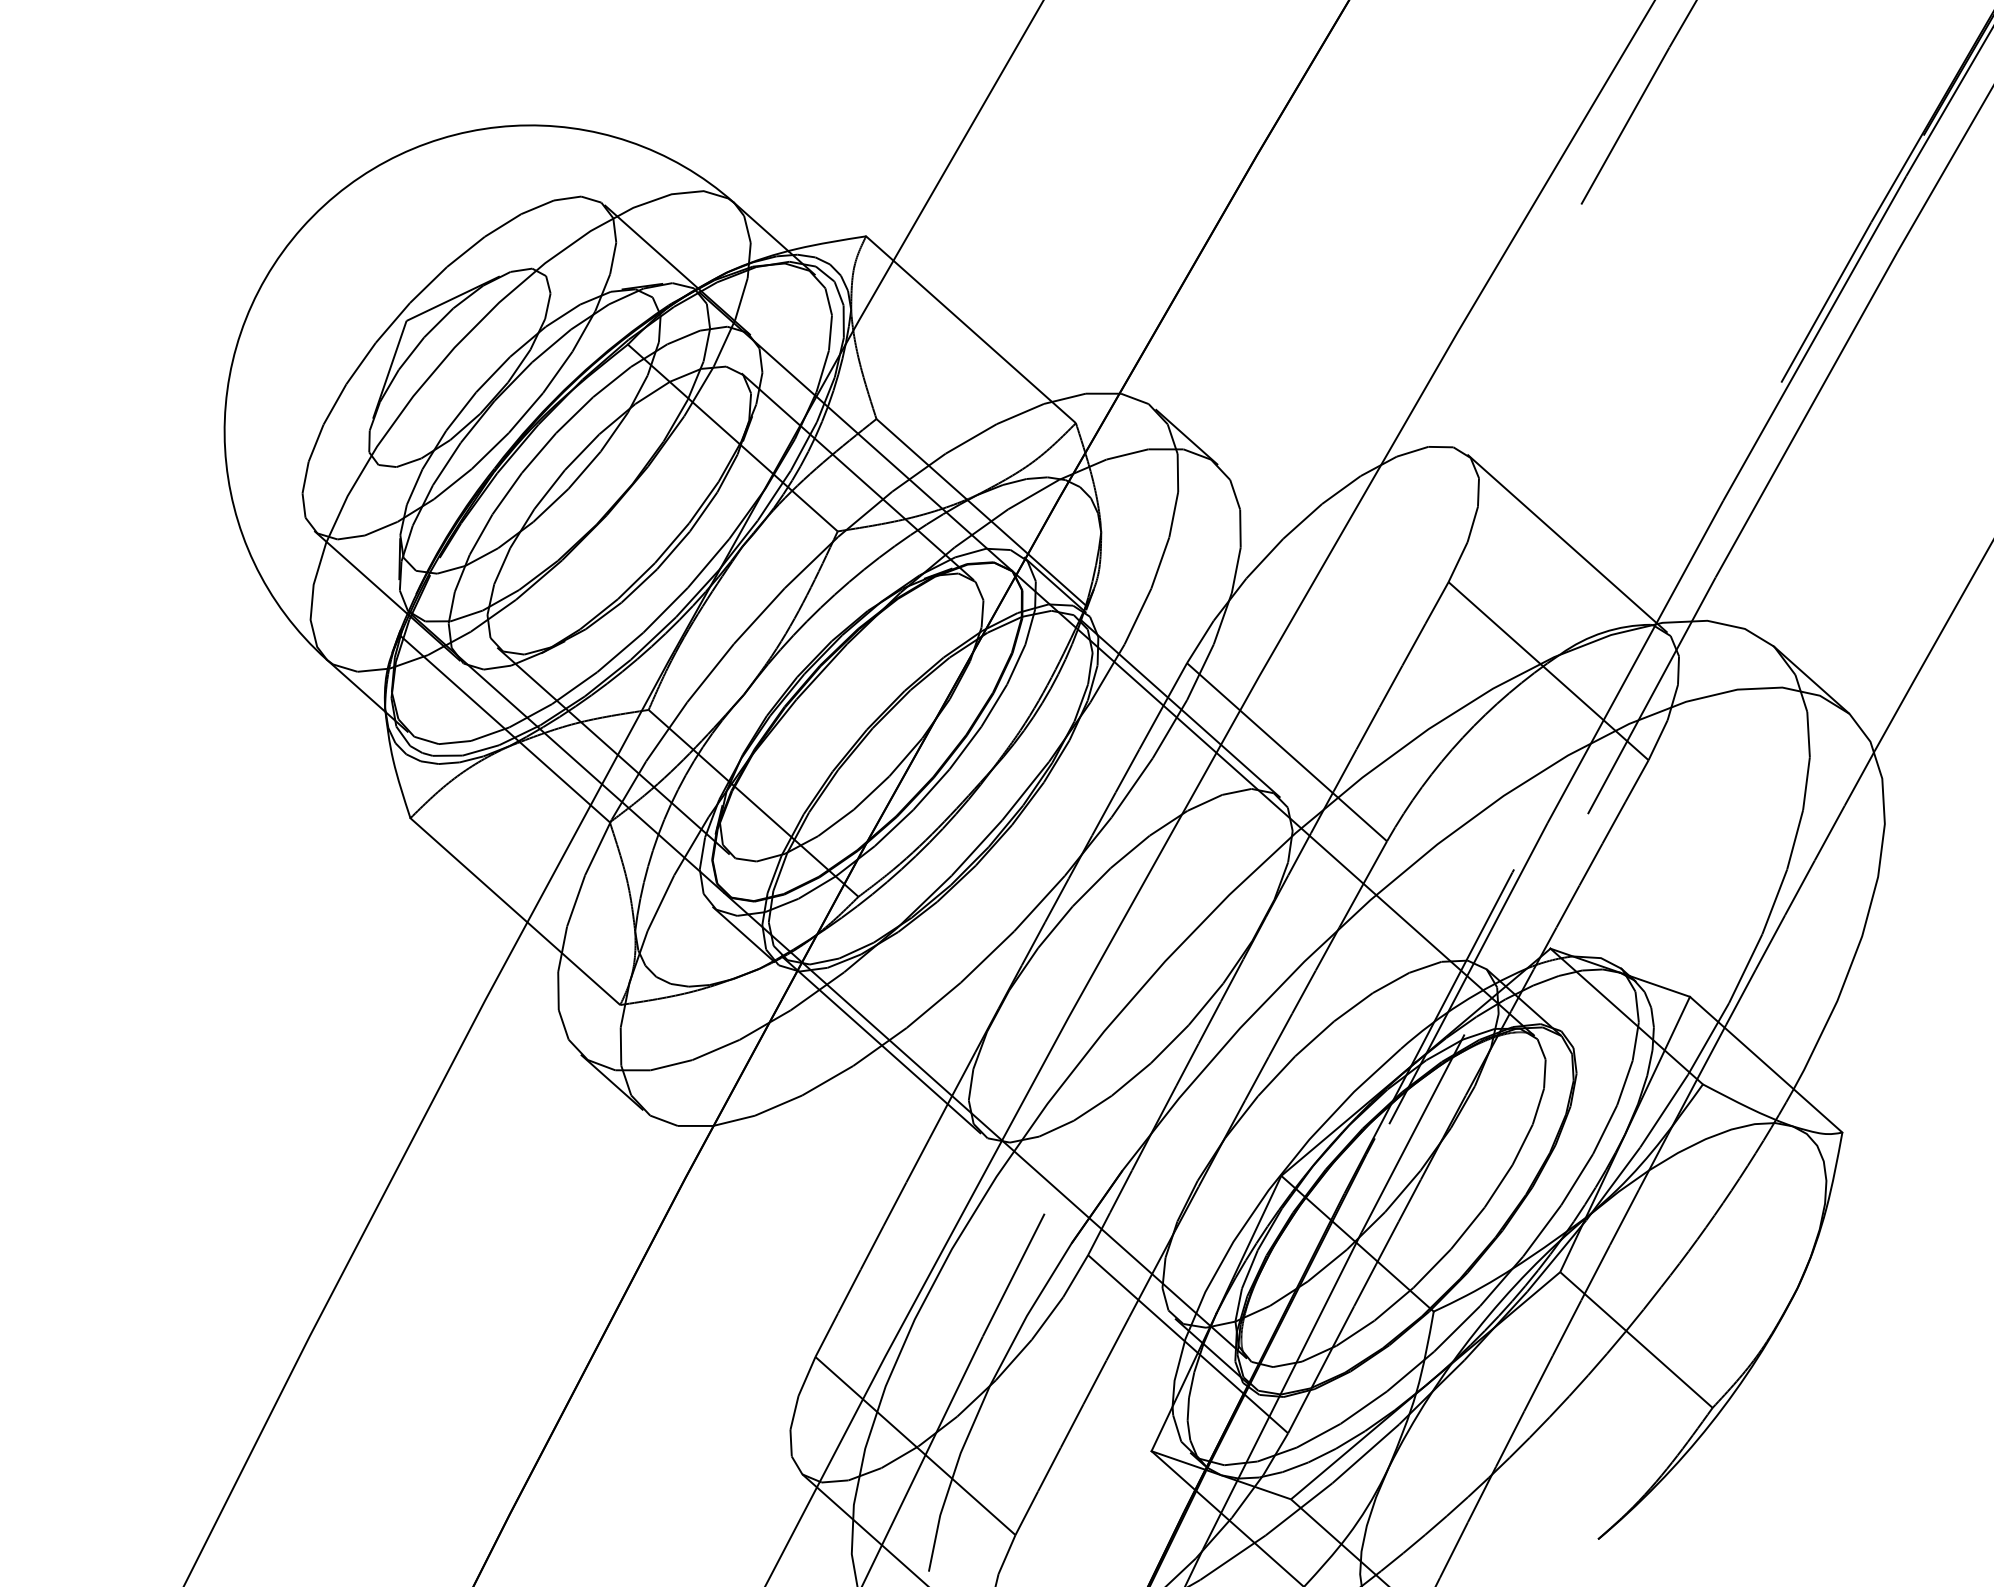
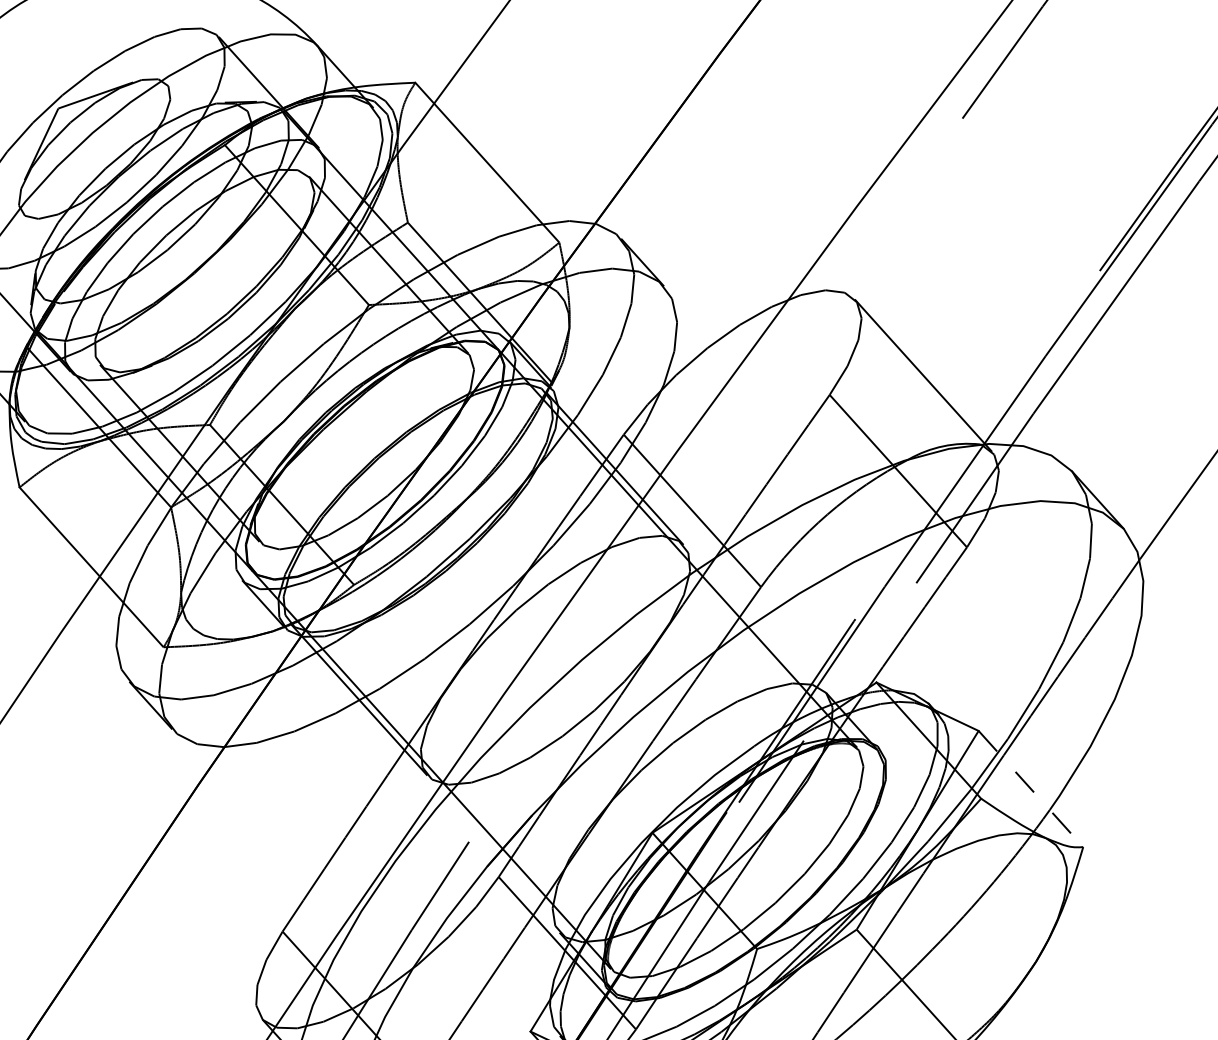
line: (1766, 1065) -> (1031, 789), solid -> dashed

